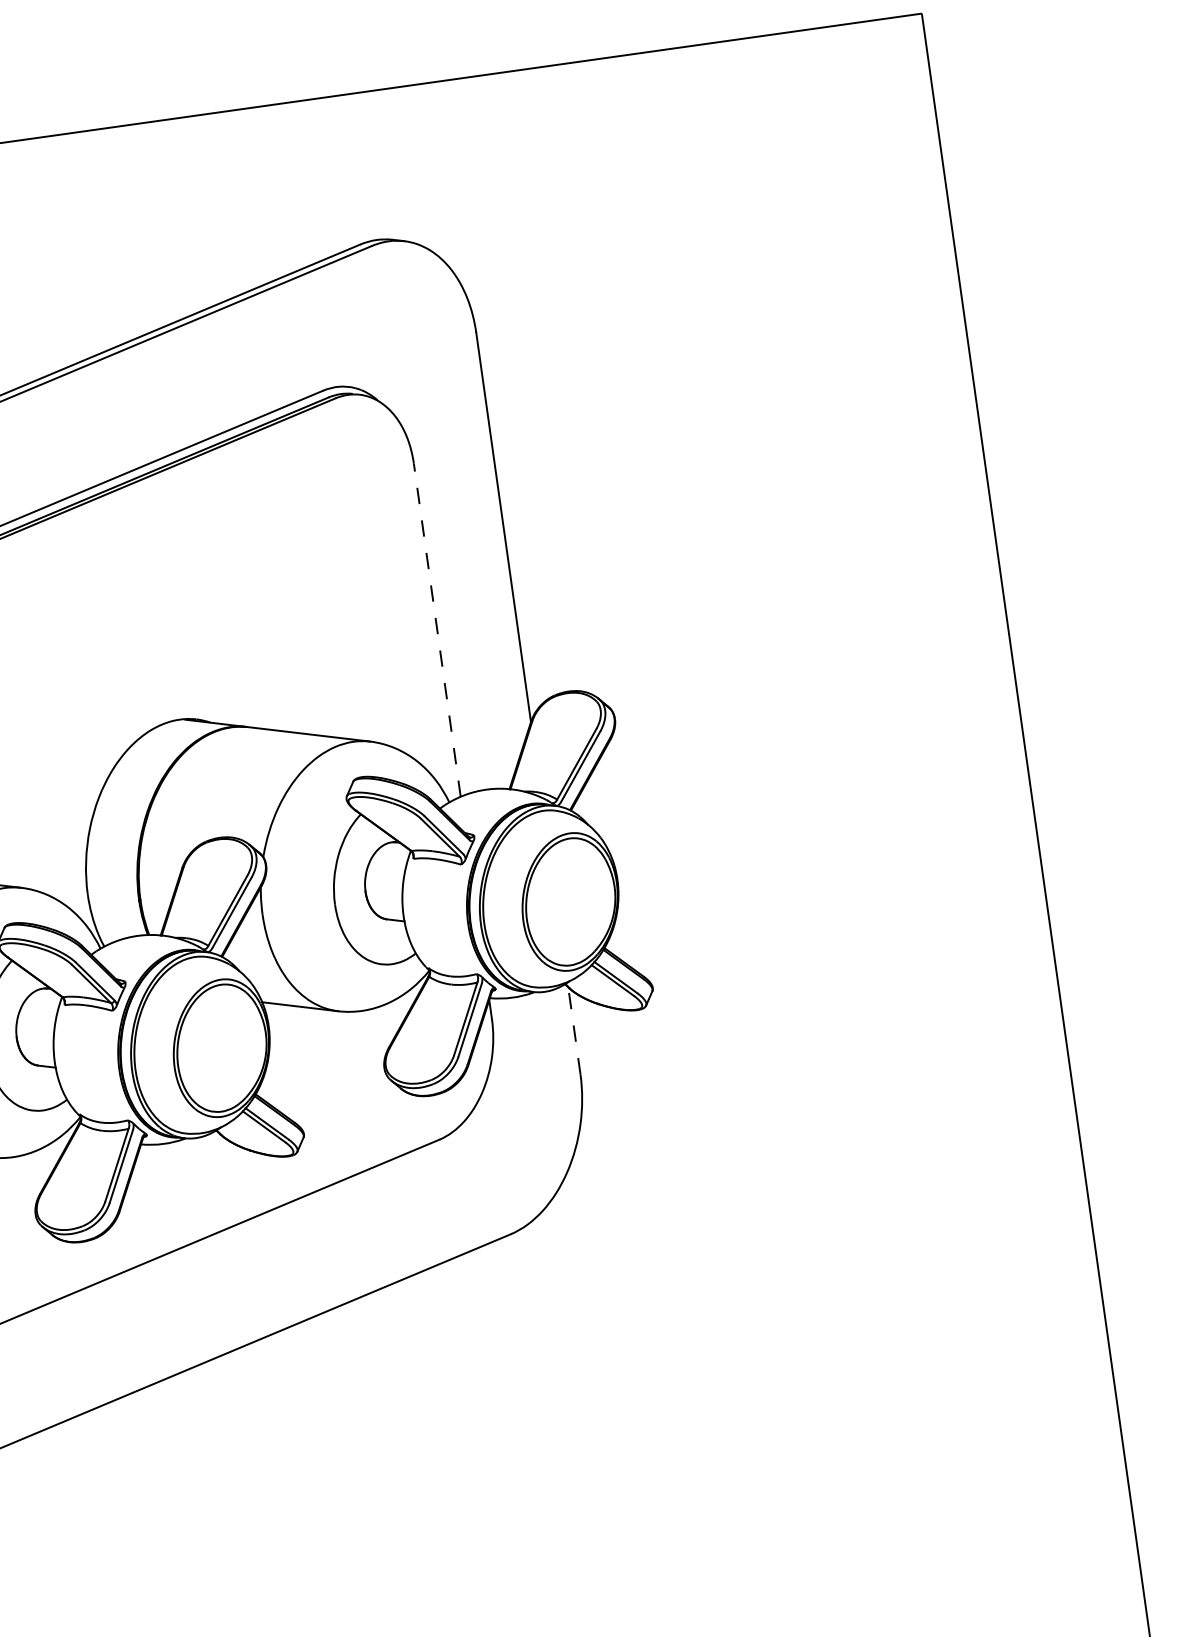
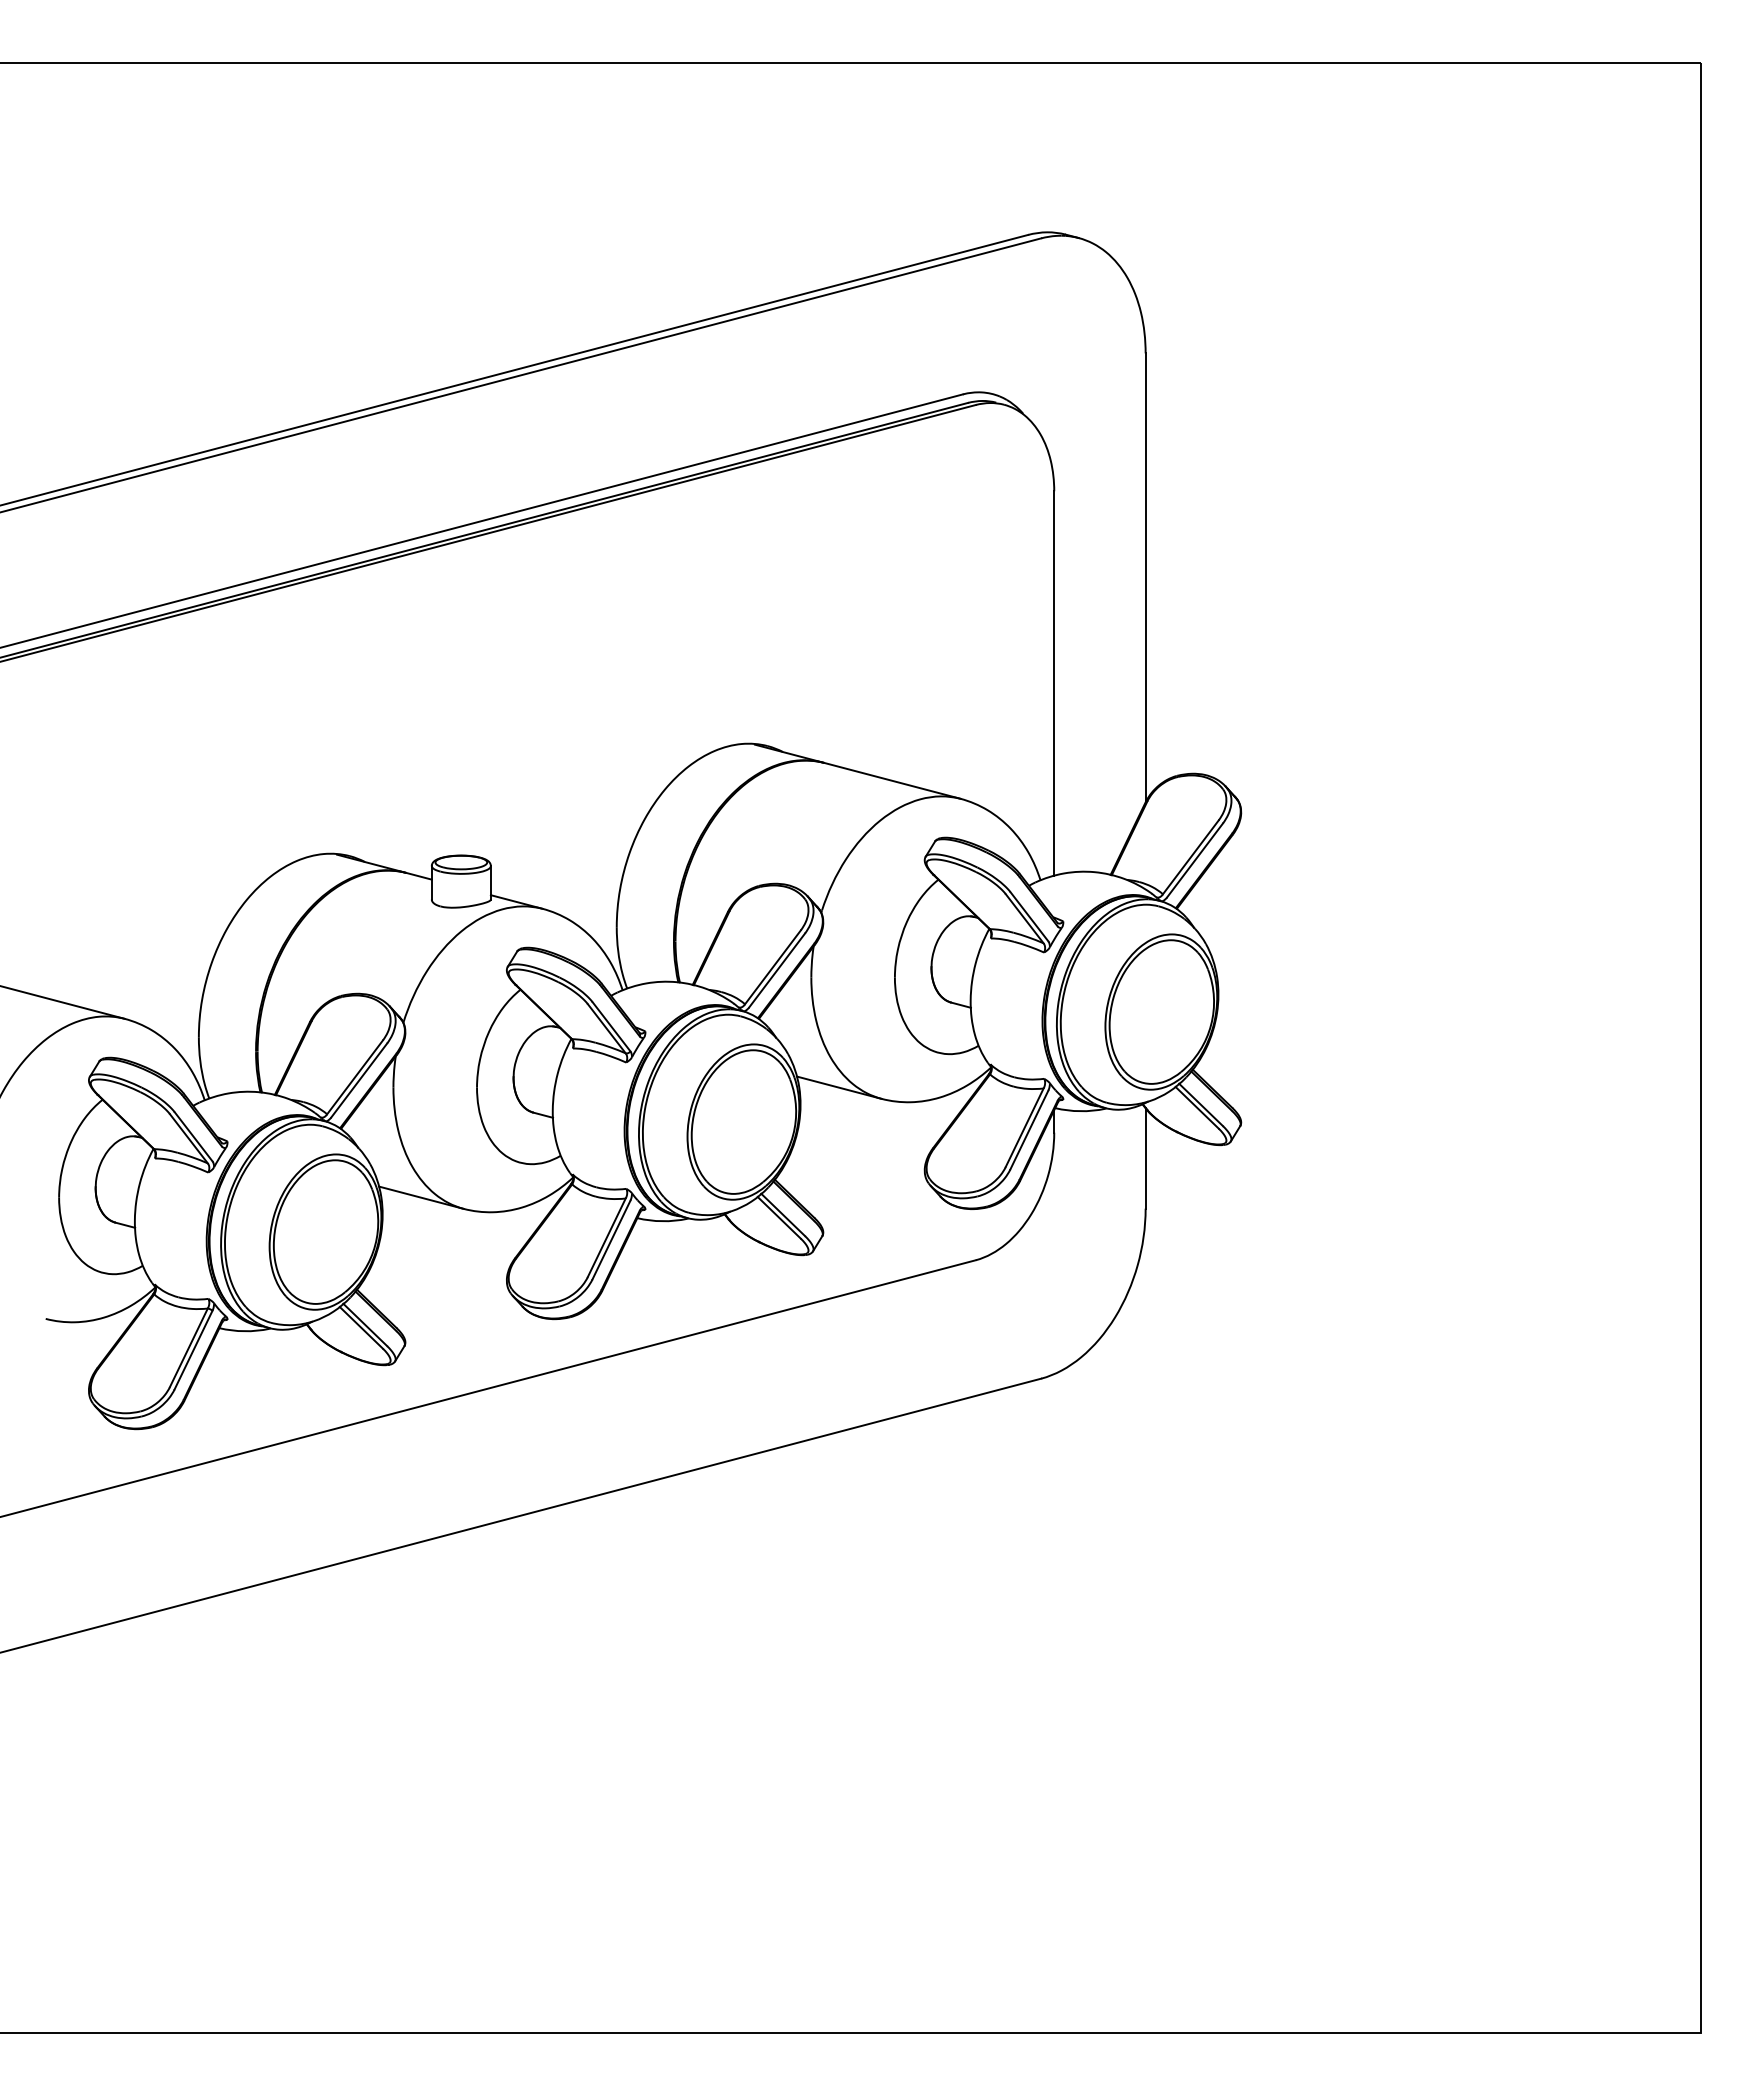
line: (437, 630) -> (1054, 683), dashed -> solid
line: (574, 1030) -> (1145, 1158), dashed -> solid

